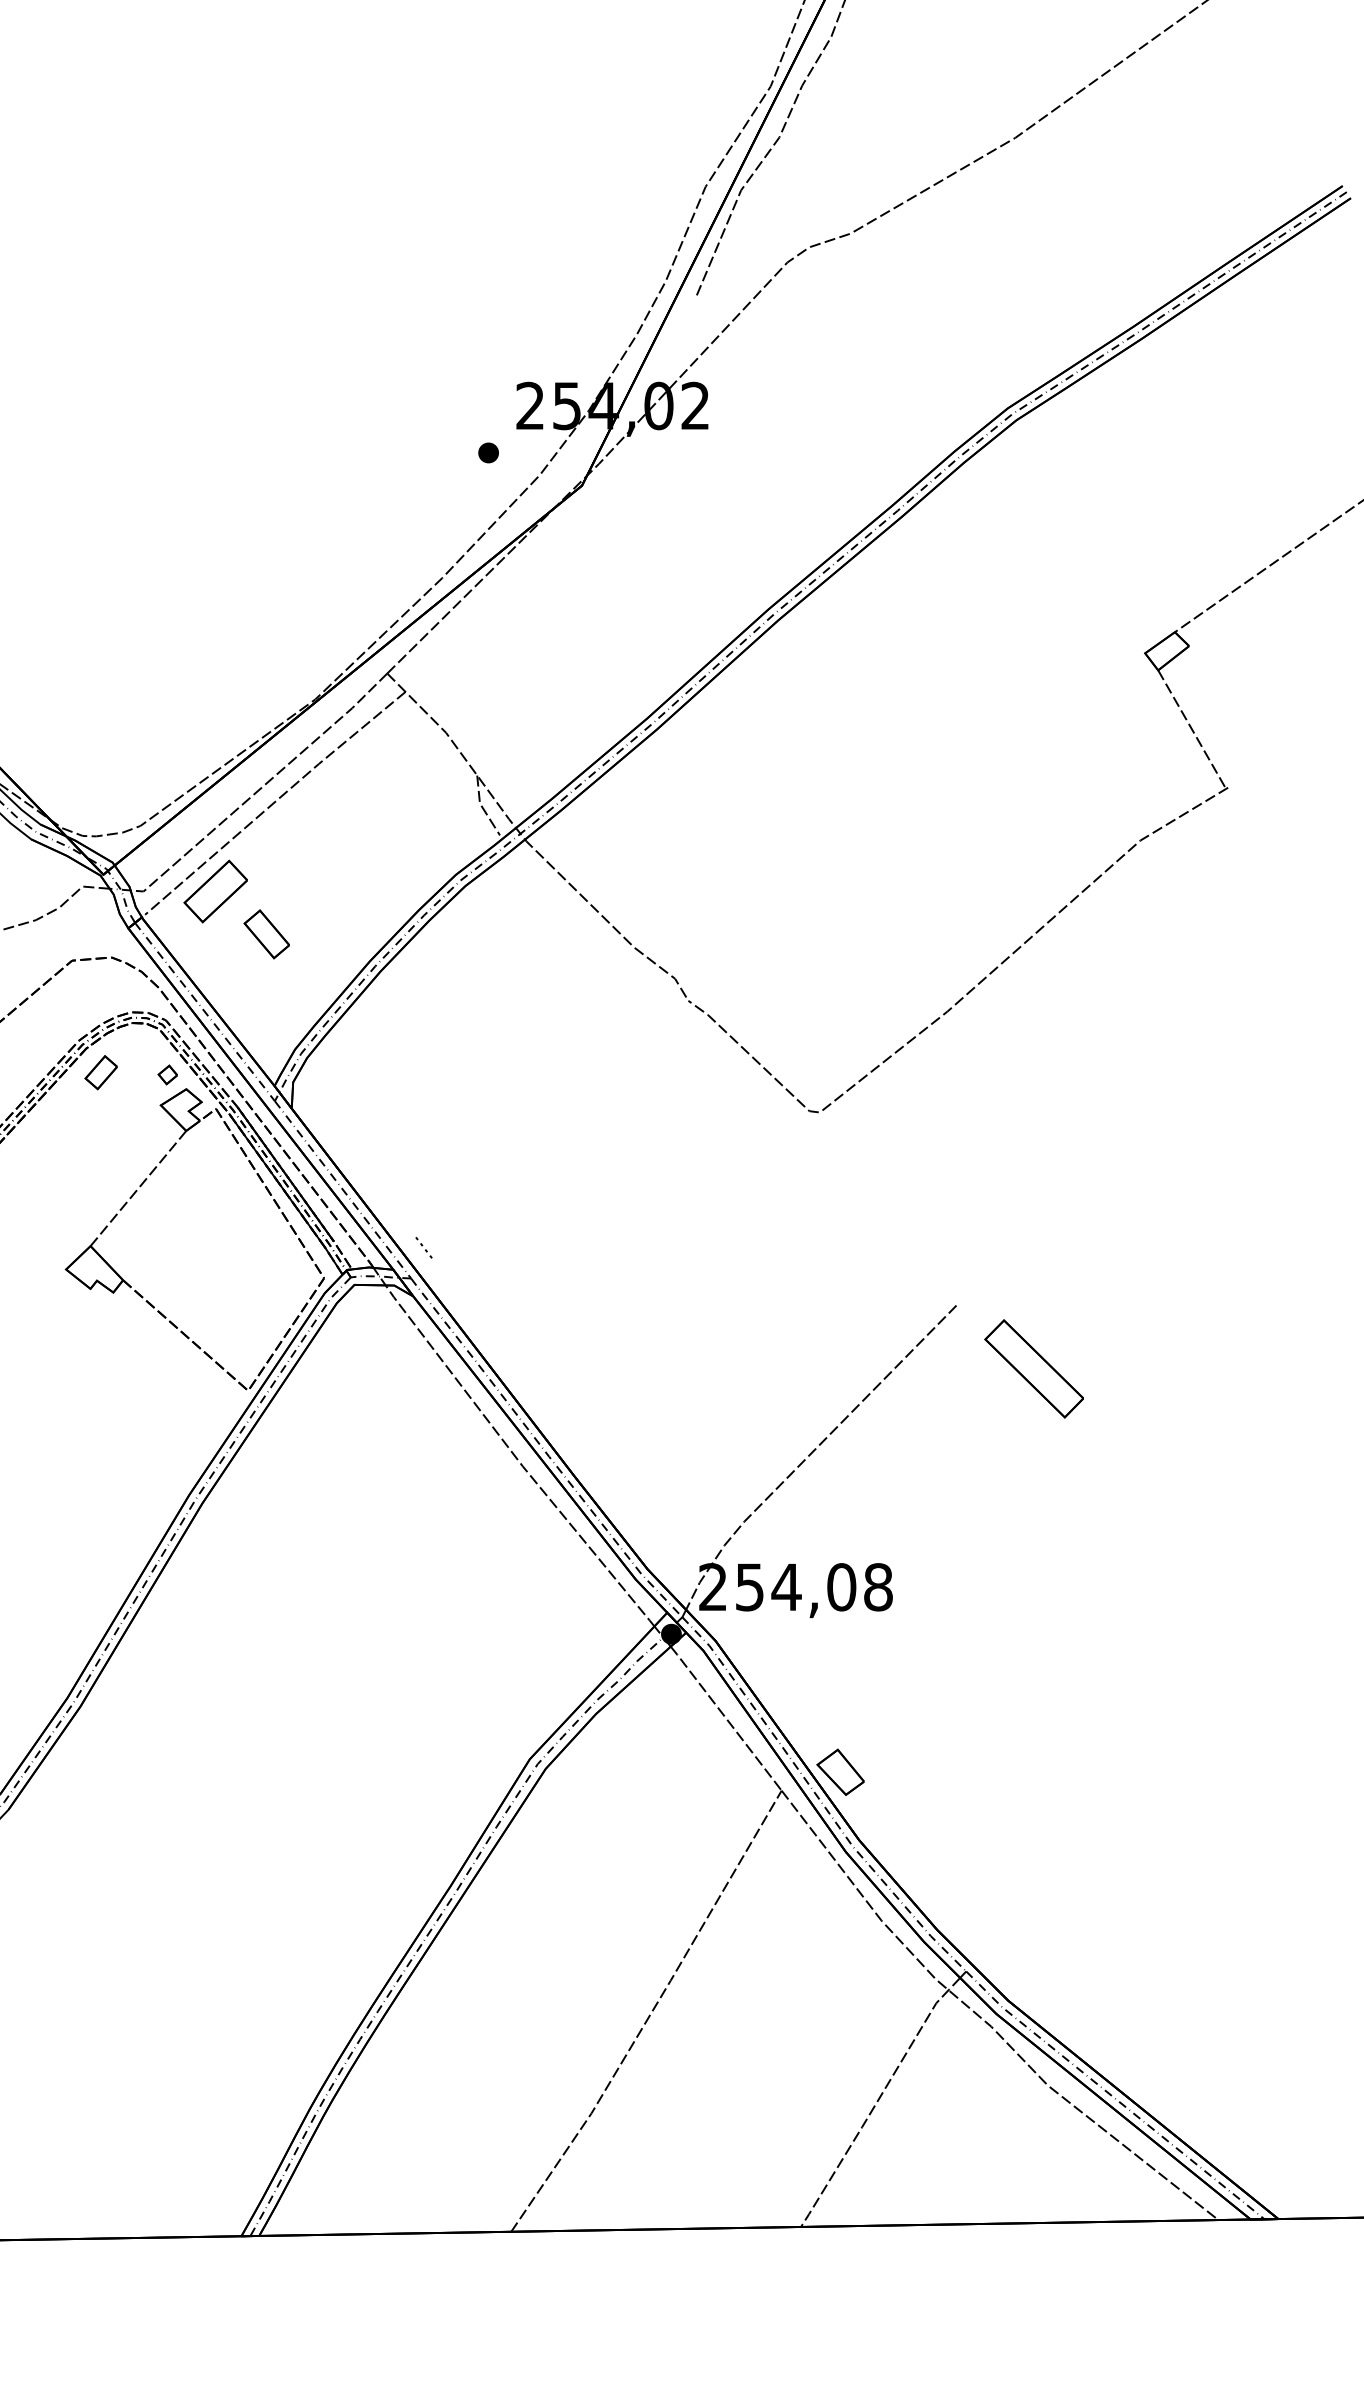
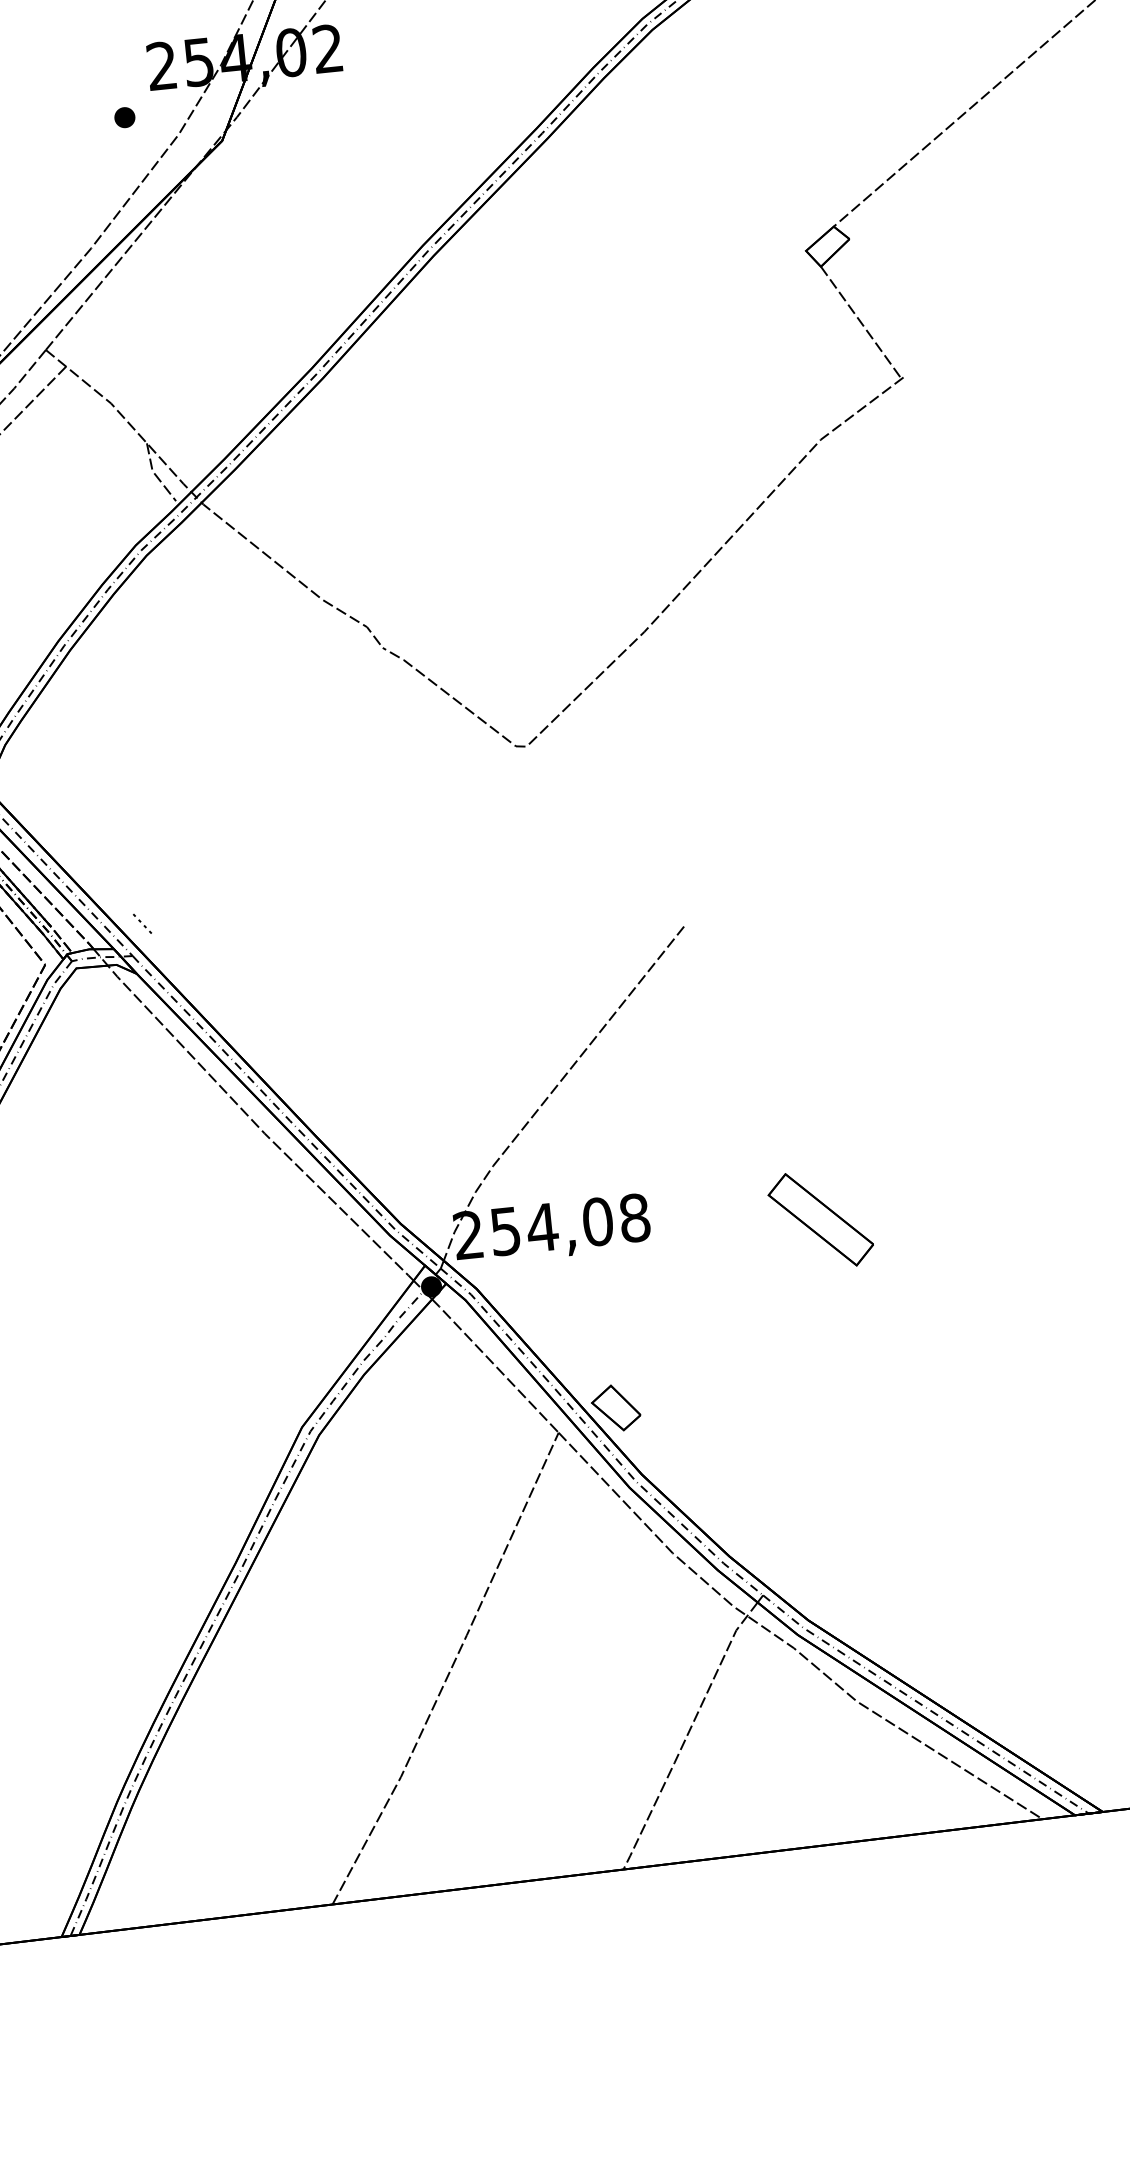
part: (1033, 1368) -> (820, 1219), moved

